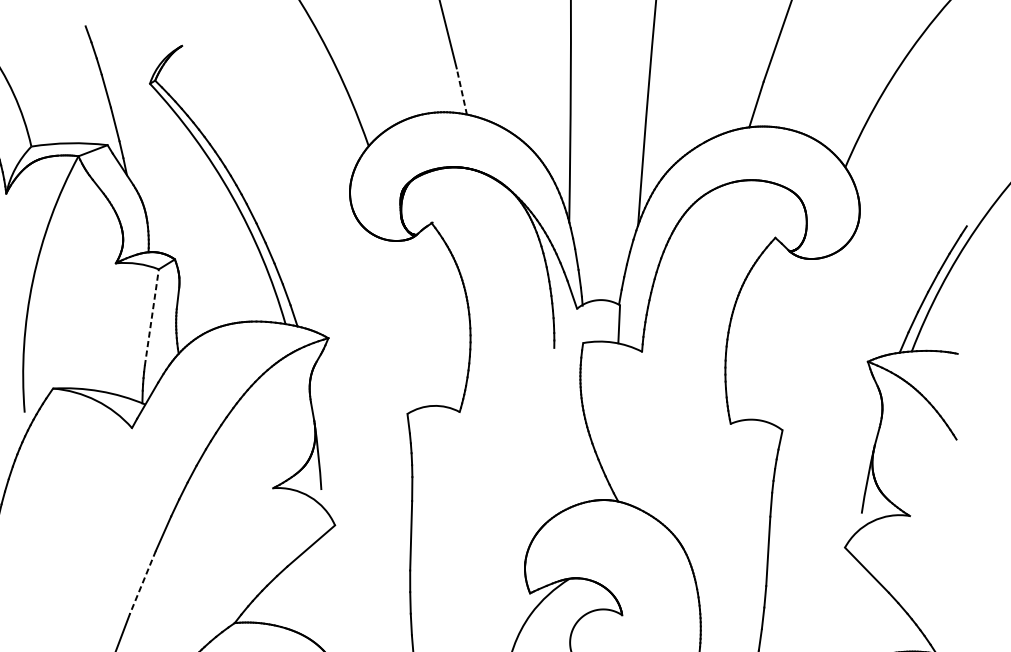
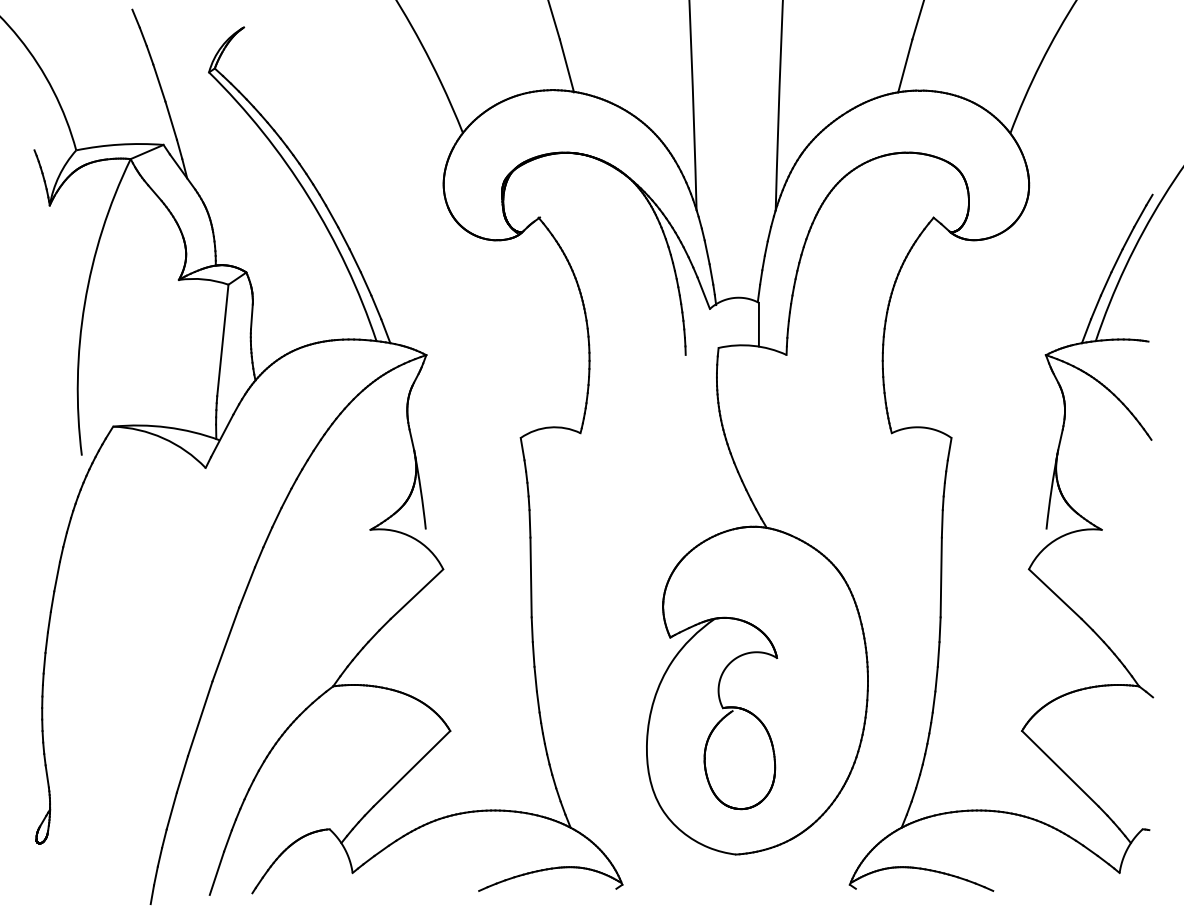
line: (461, 91) -> (566, 65), dashed -> solid
line: (151, 317) -> (222, 340), dashed -> solid
line: (142, 583) -> (225, 645), dashed -> solid

